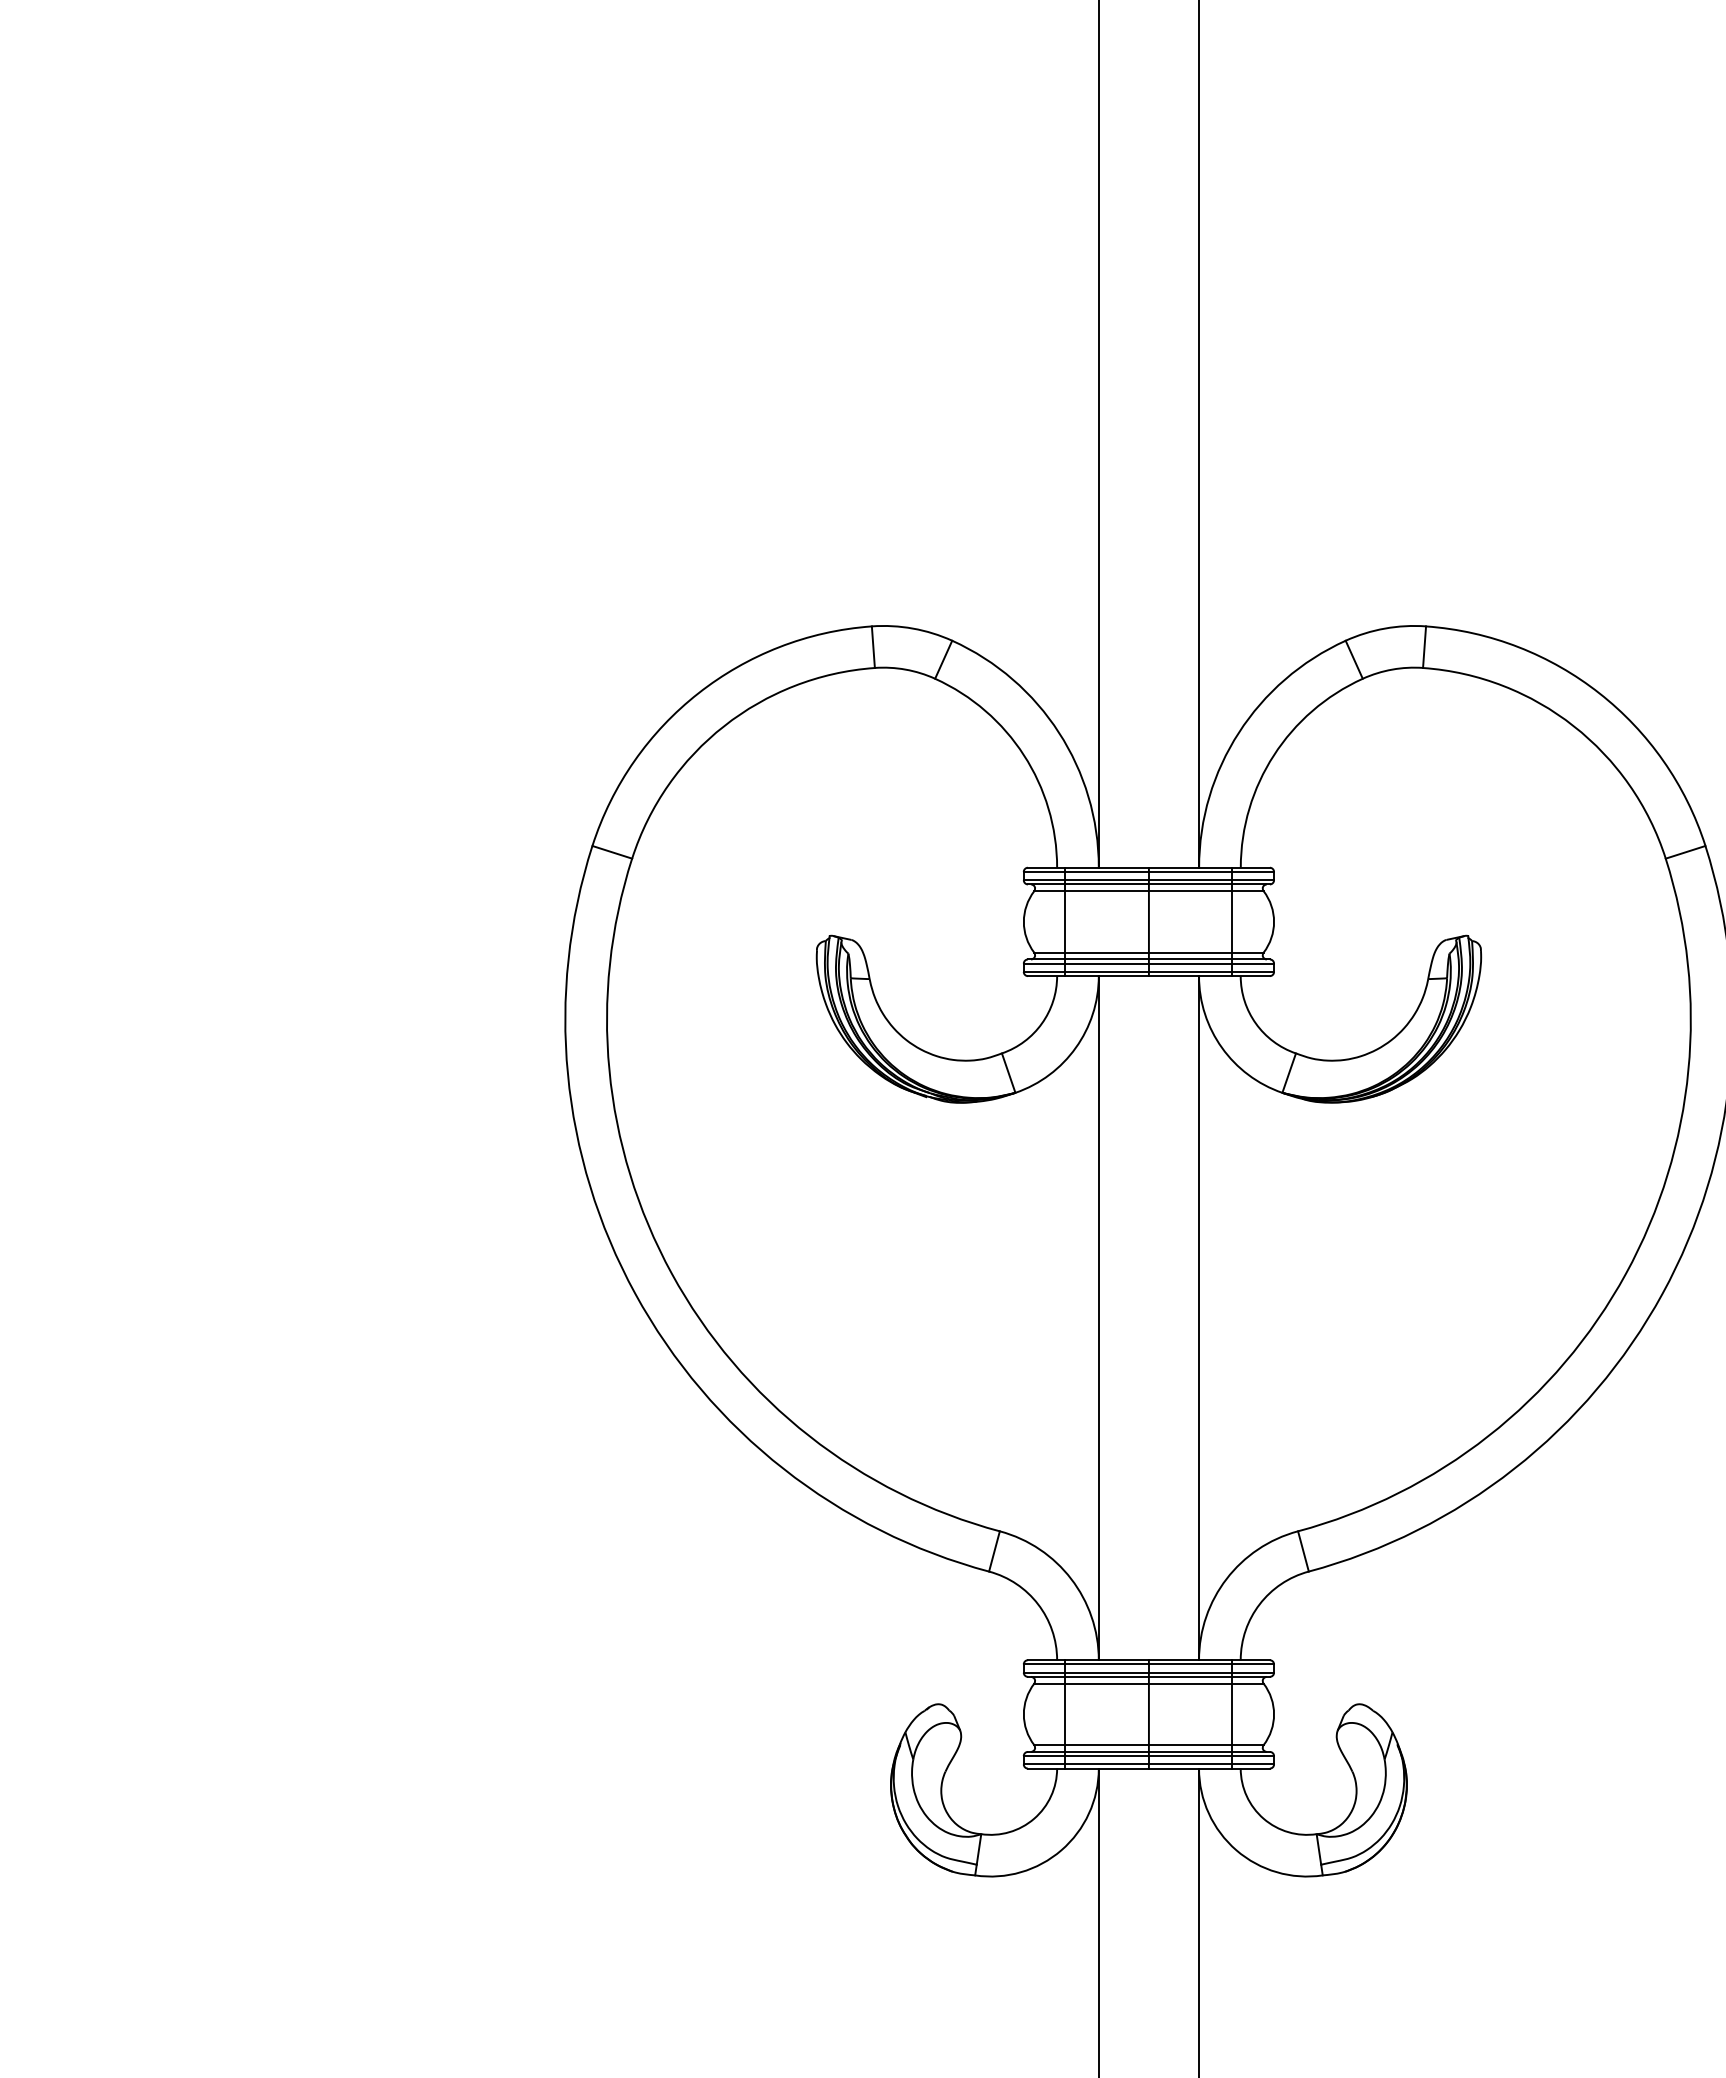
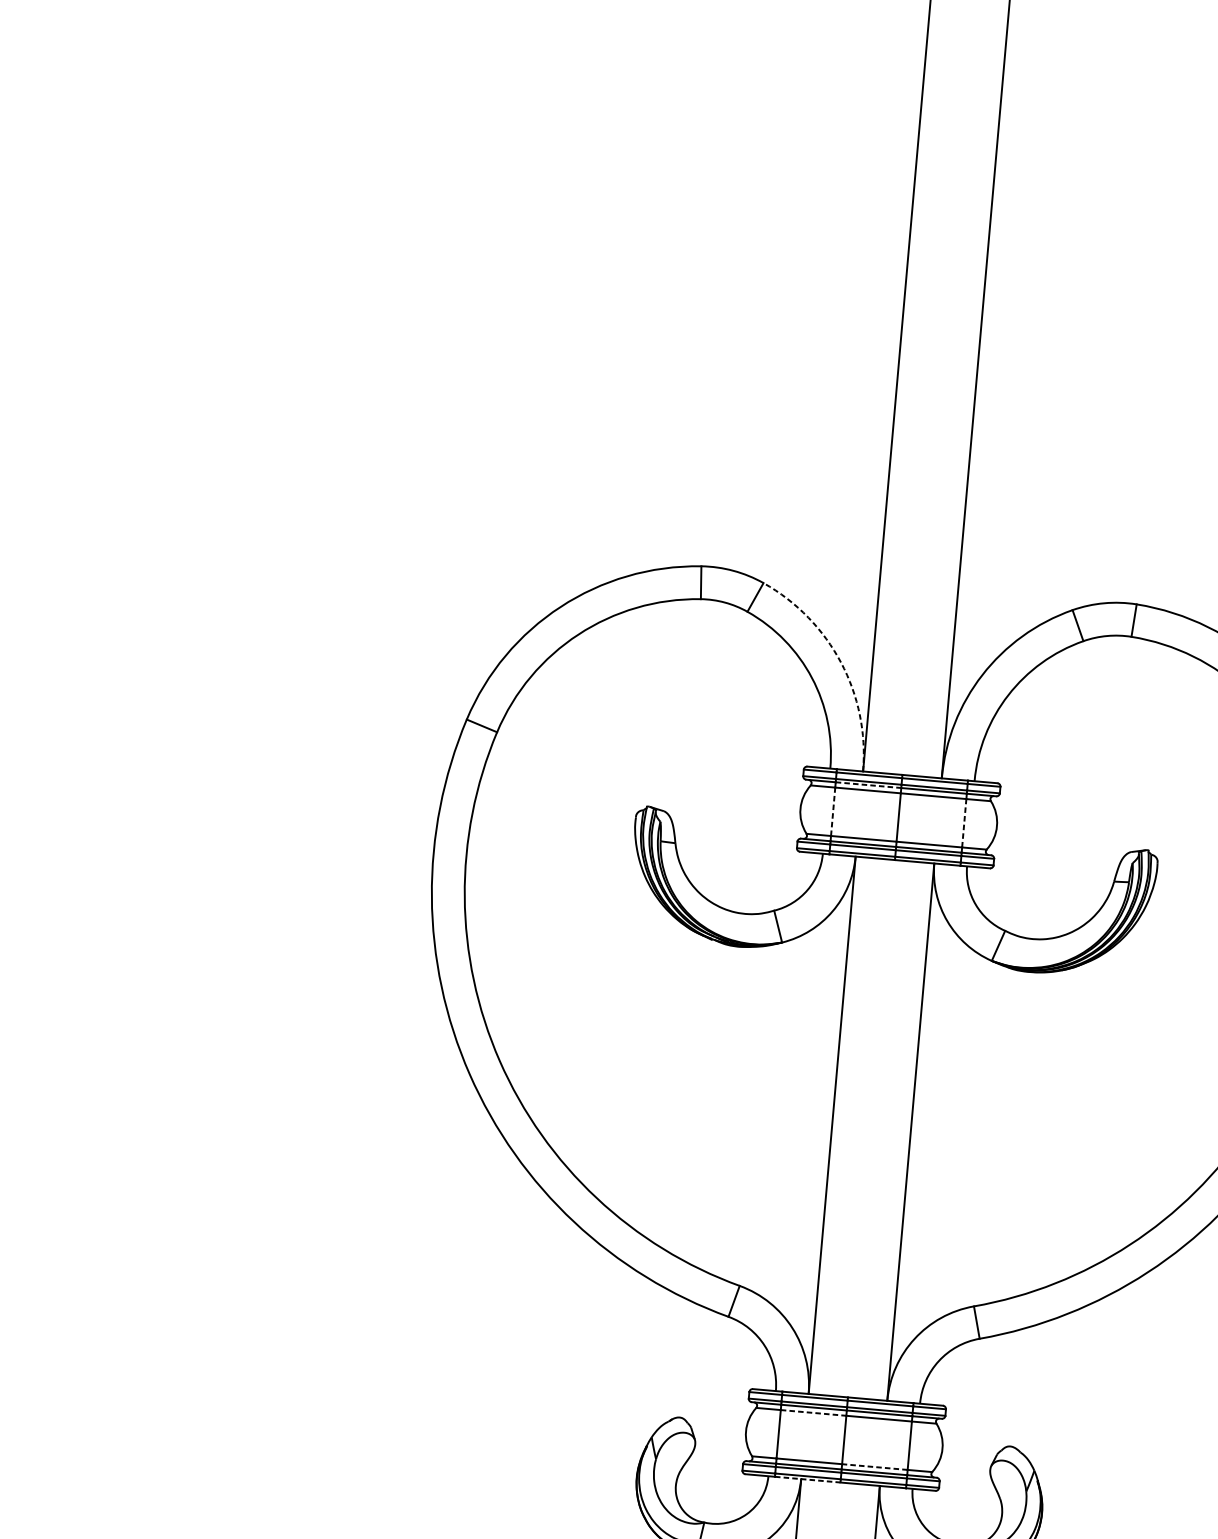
arc: (1059, 732) -> (841, 662), solid -> dashed
line: (1107, 884) -> (868, 785), solid -> dashed
line: (1065, 921) -> (833, 811), solid -> dashed
line: (1232, 921) -> (964, 822), solid -> dashed
line: (1107, 1683) -> (813, 1412), solid -> dashed
line: (1190, 1745) -> (874, 1467), solid -> dashed
line: (1107, 1768) -> (807, 1479), solid -> dashed

